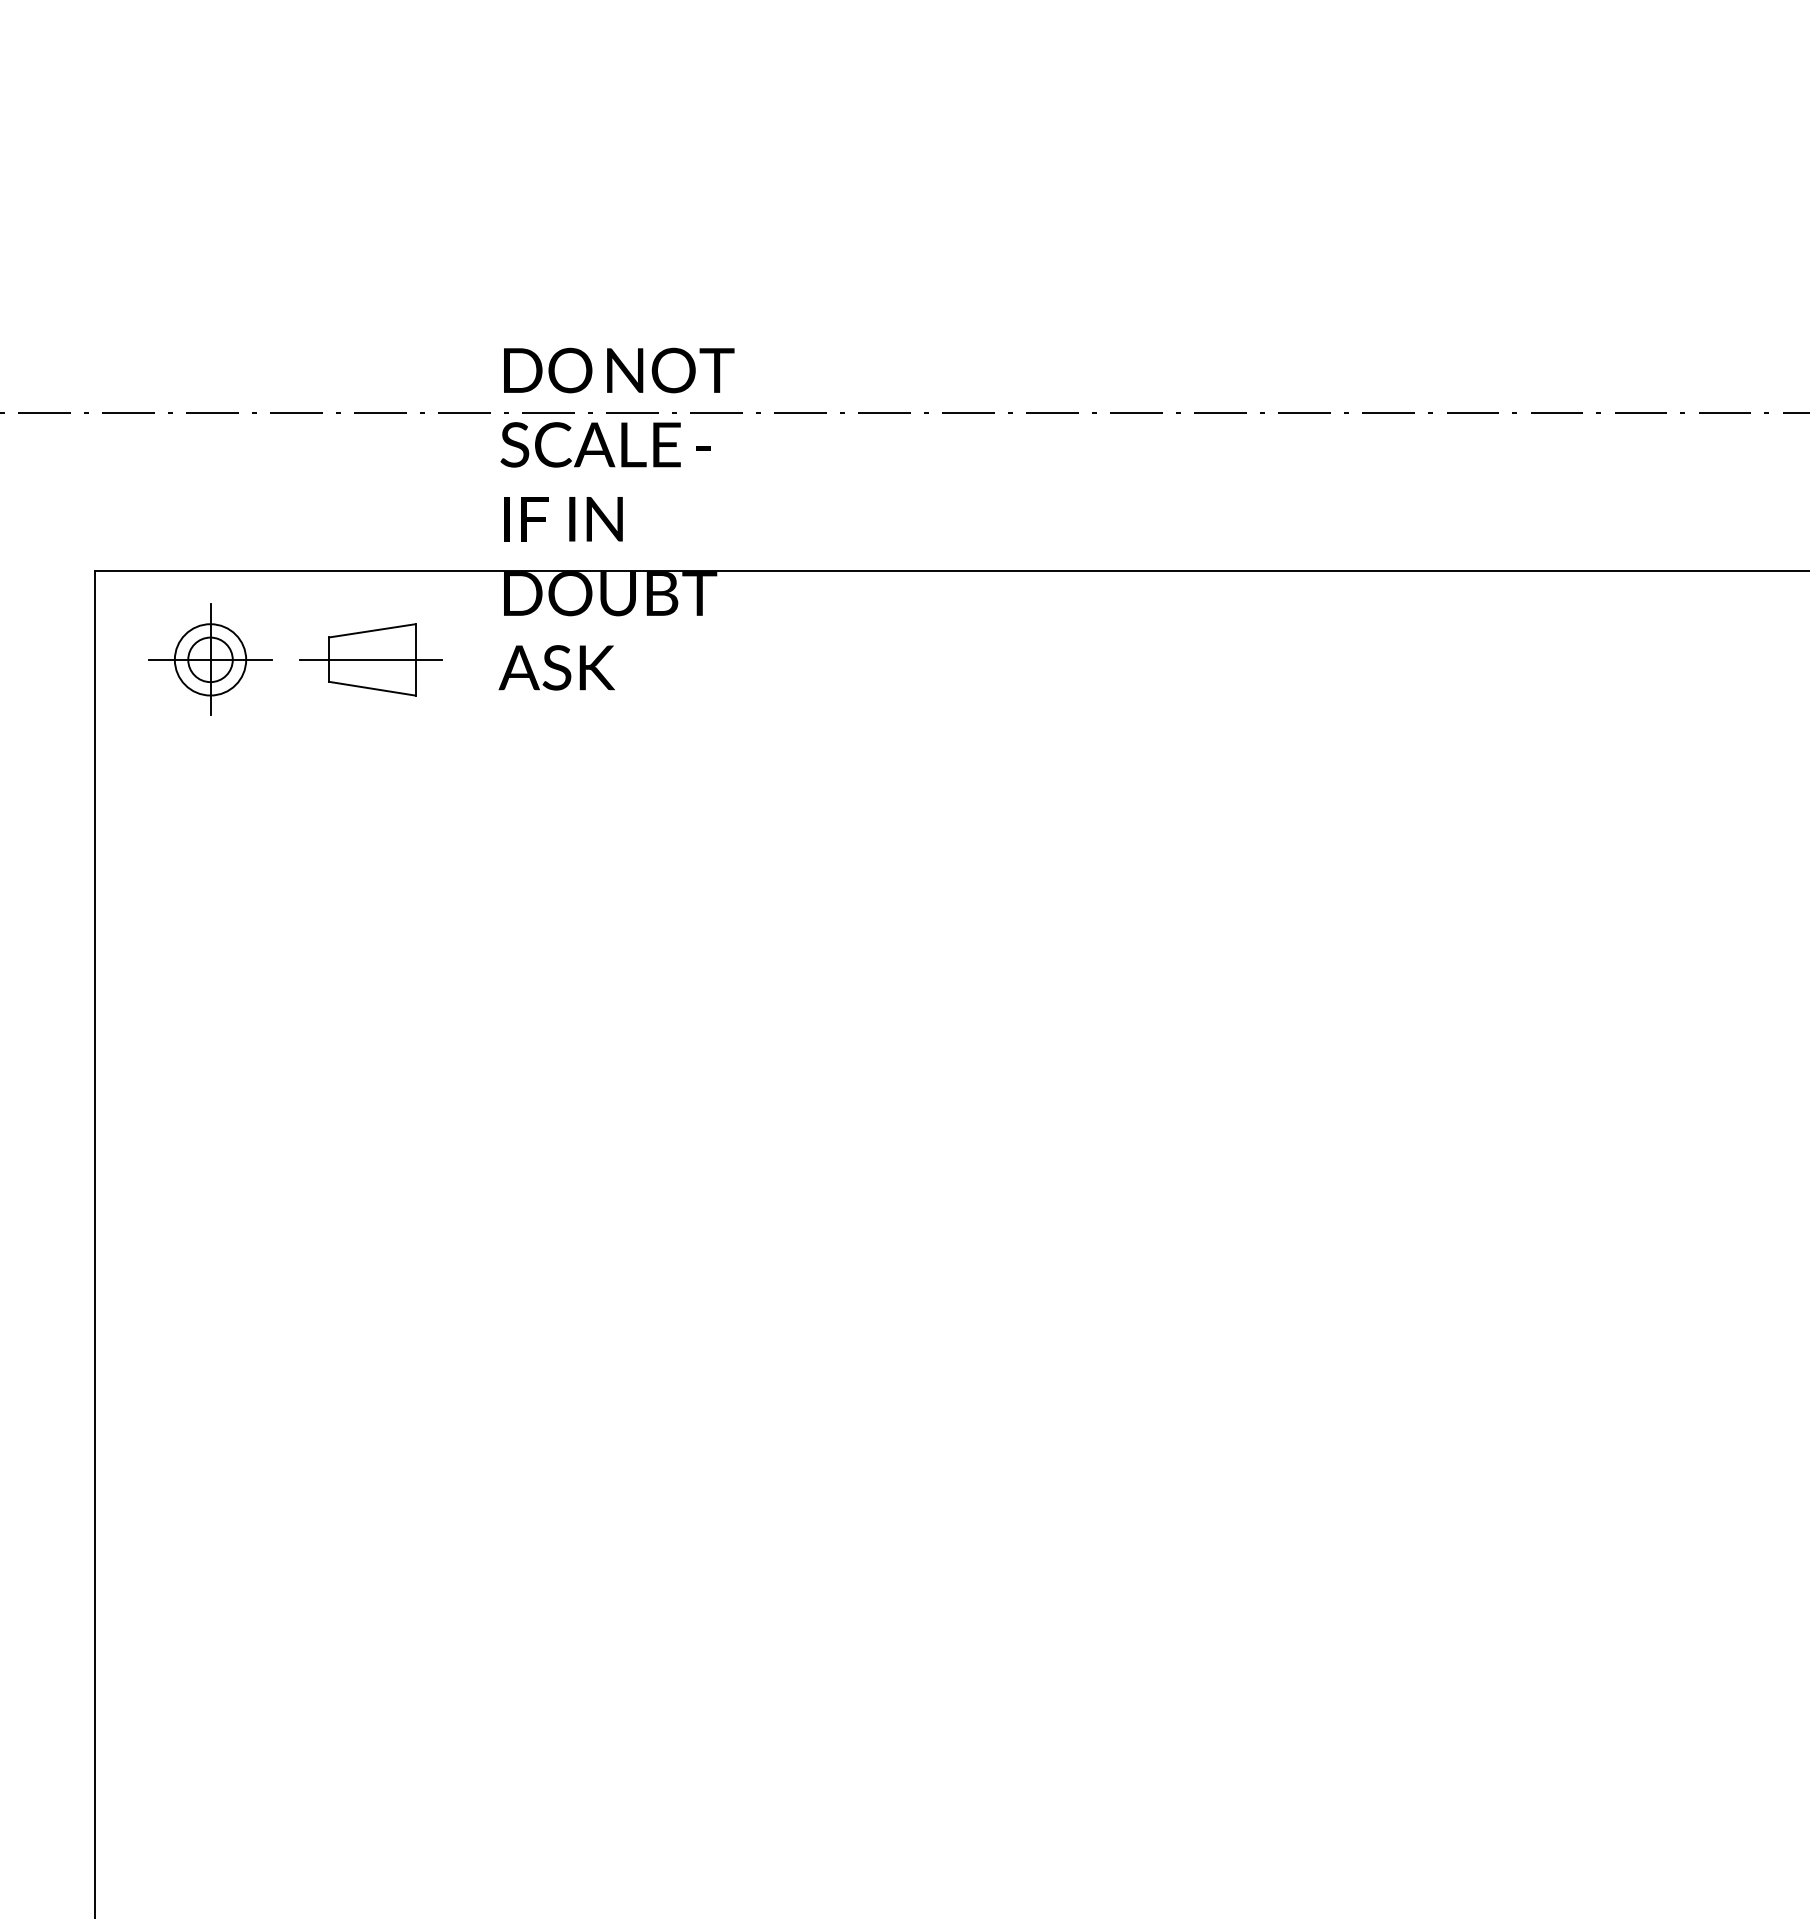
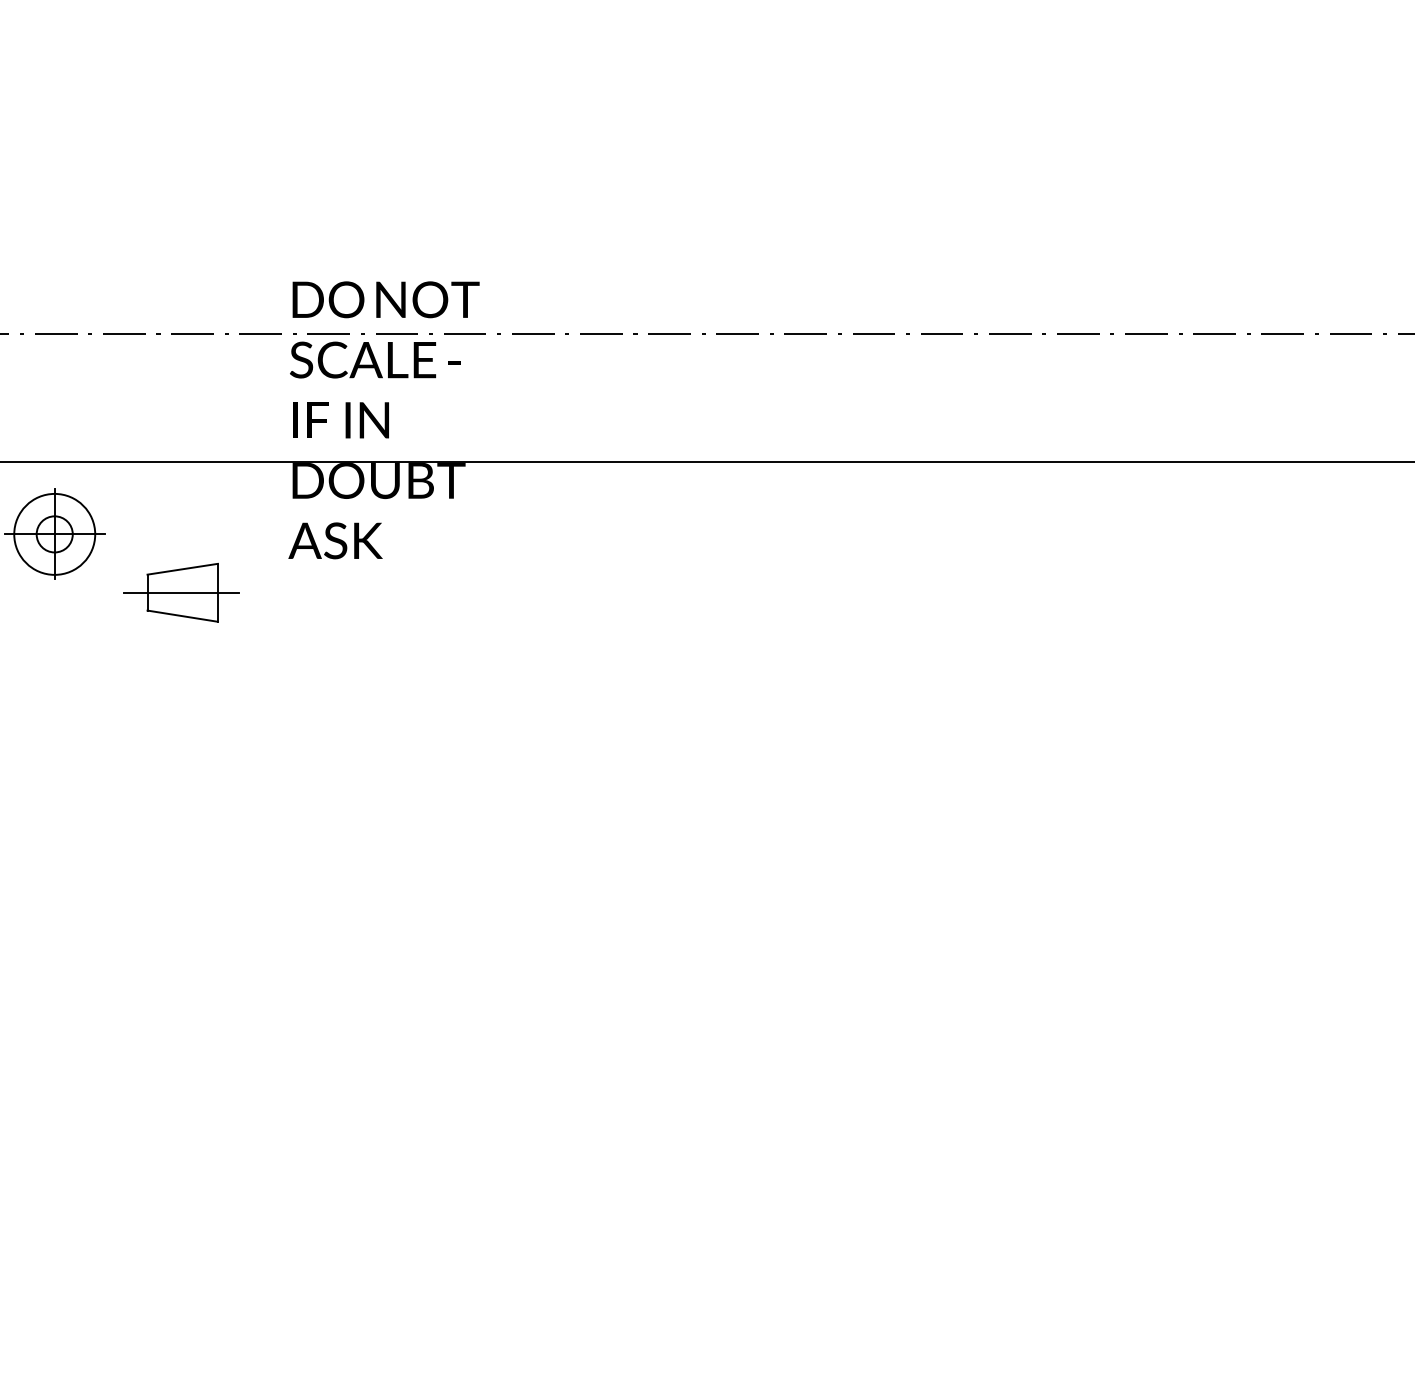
circle: (210, 659) -> (54, 534), size x1.4
part: (370, 659) -> (181, 592), moved

